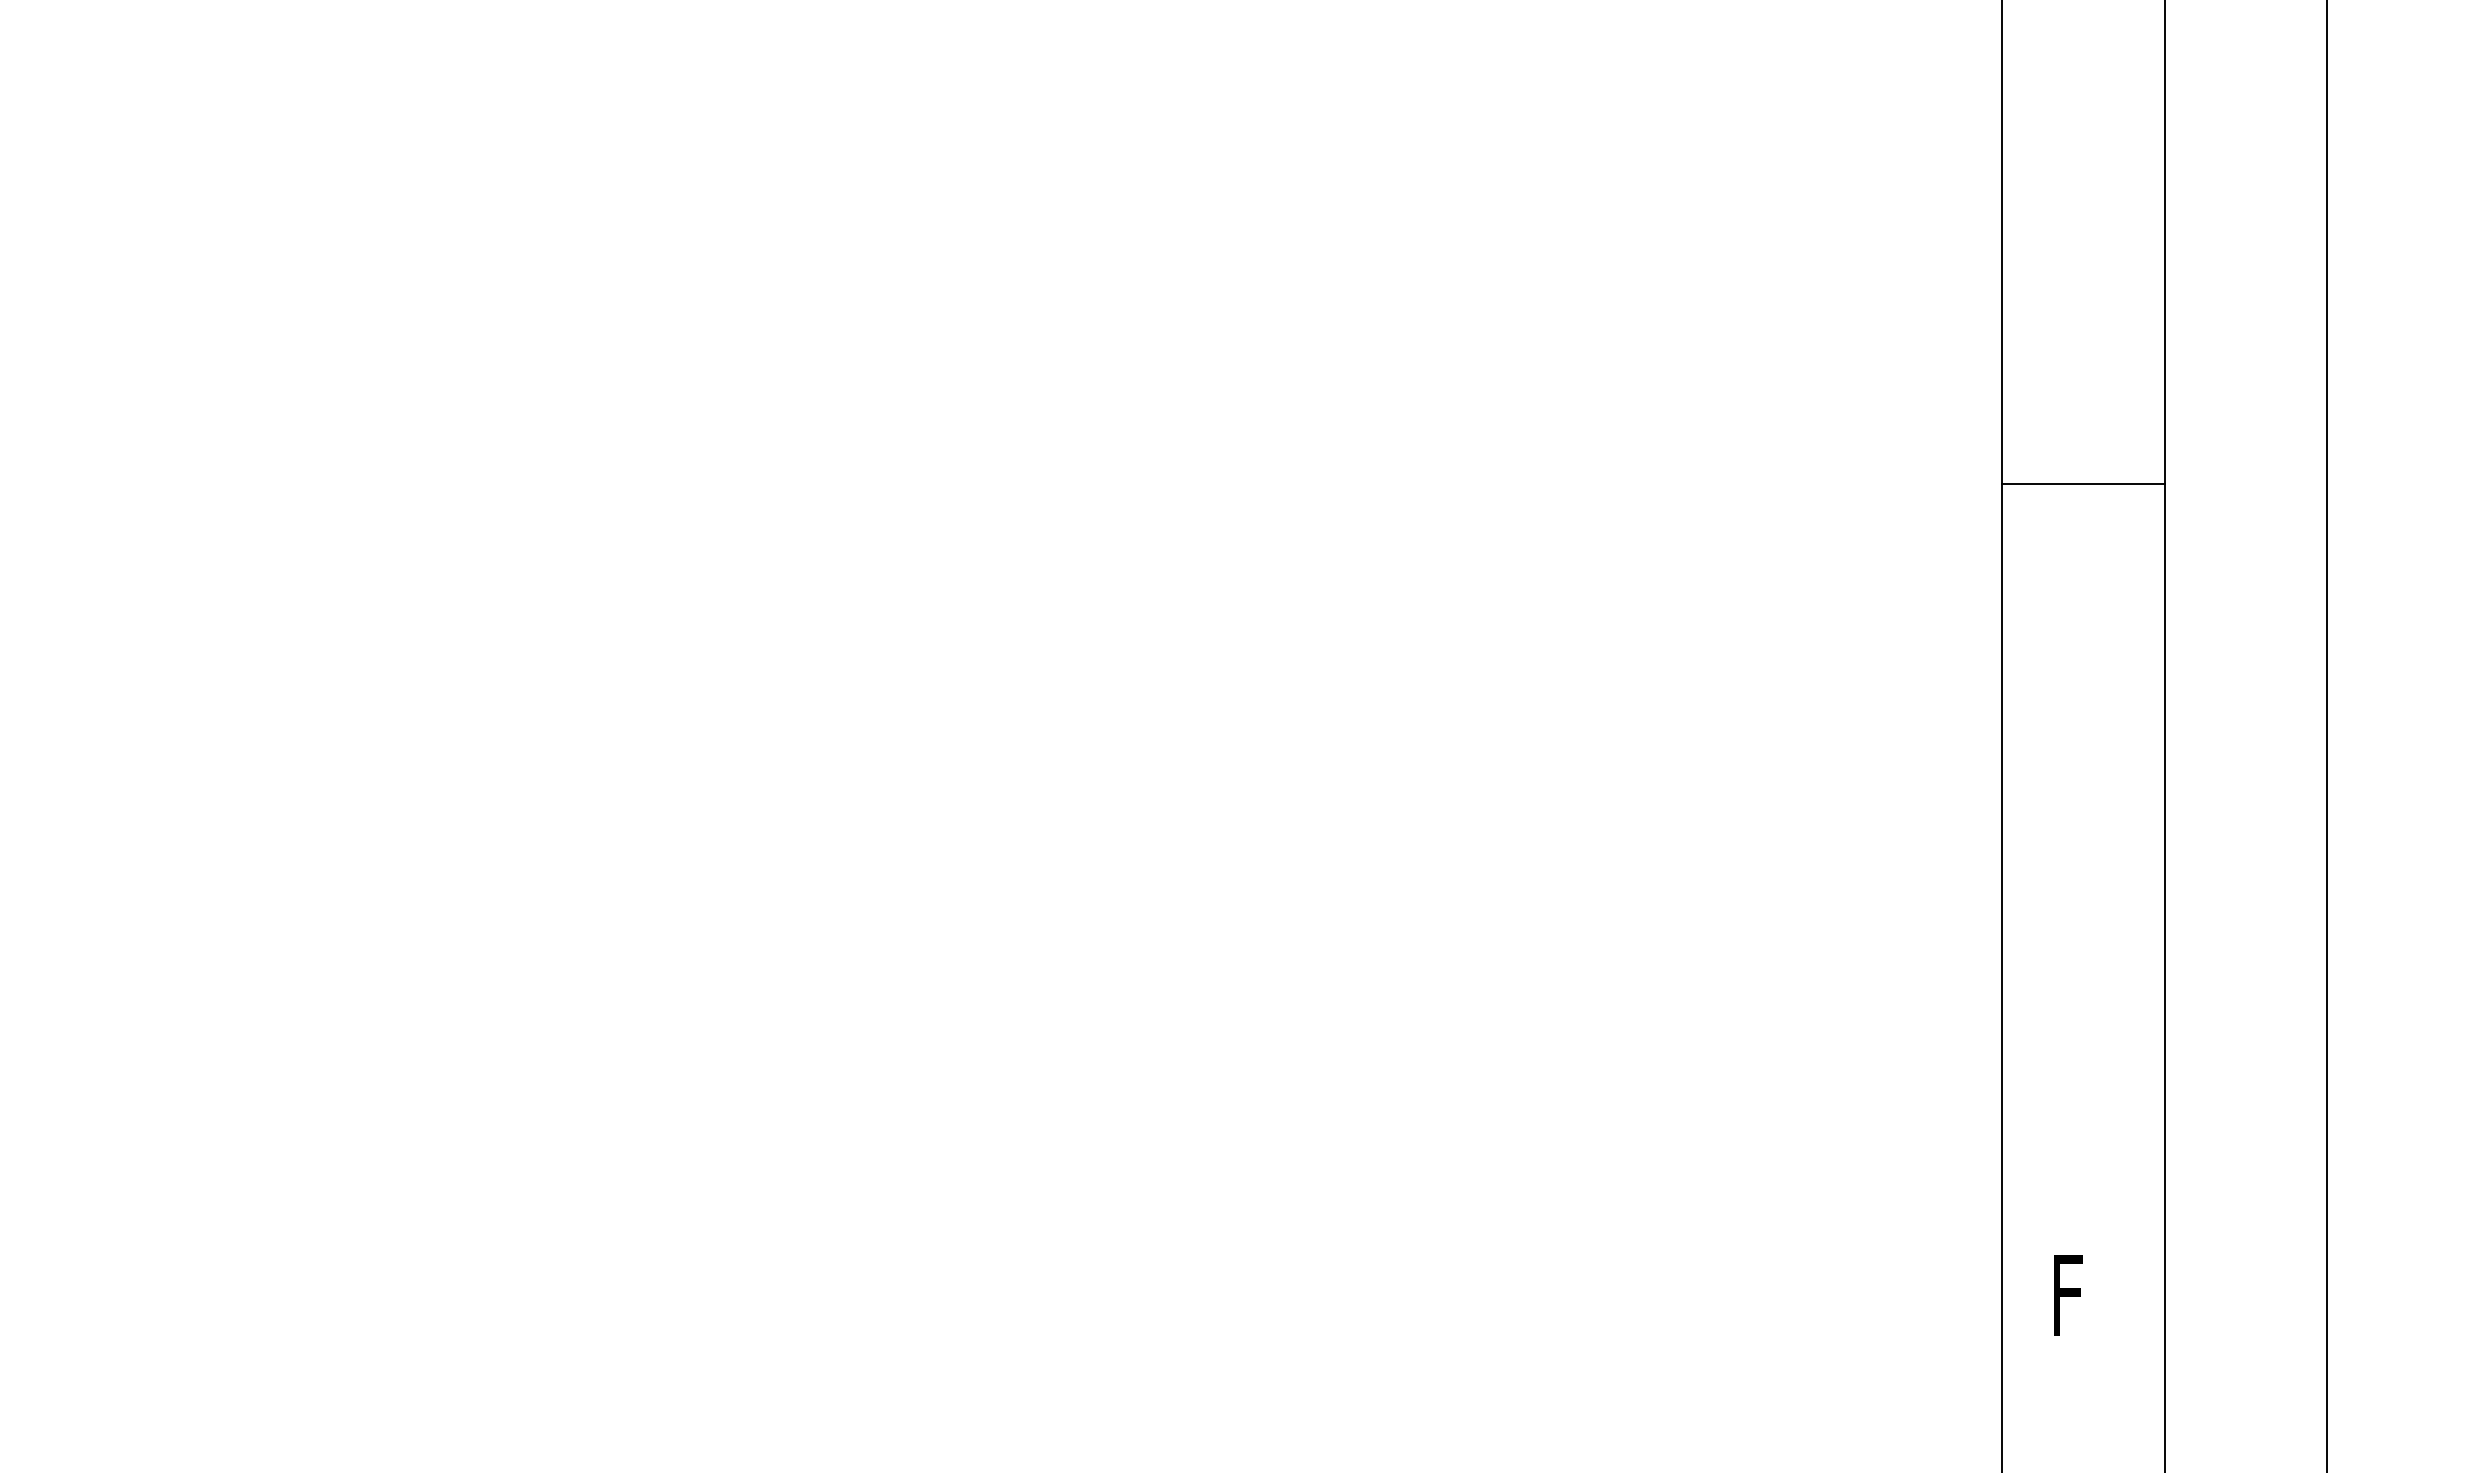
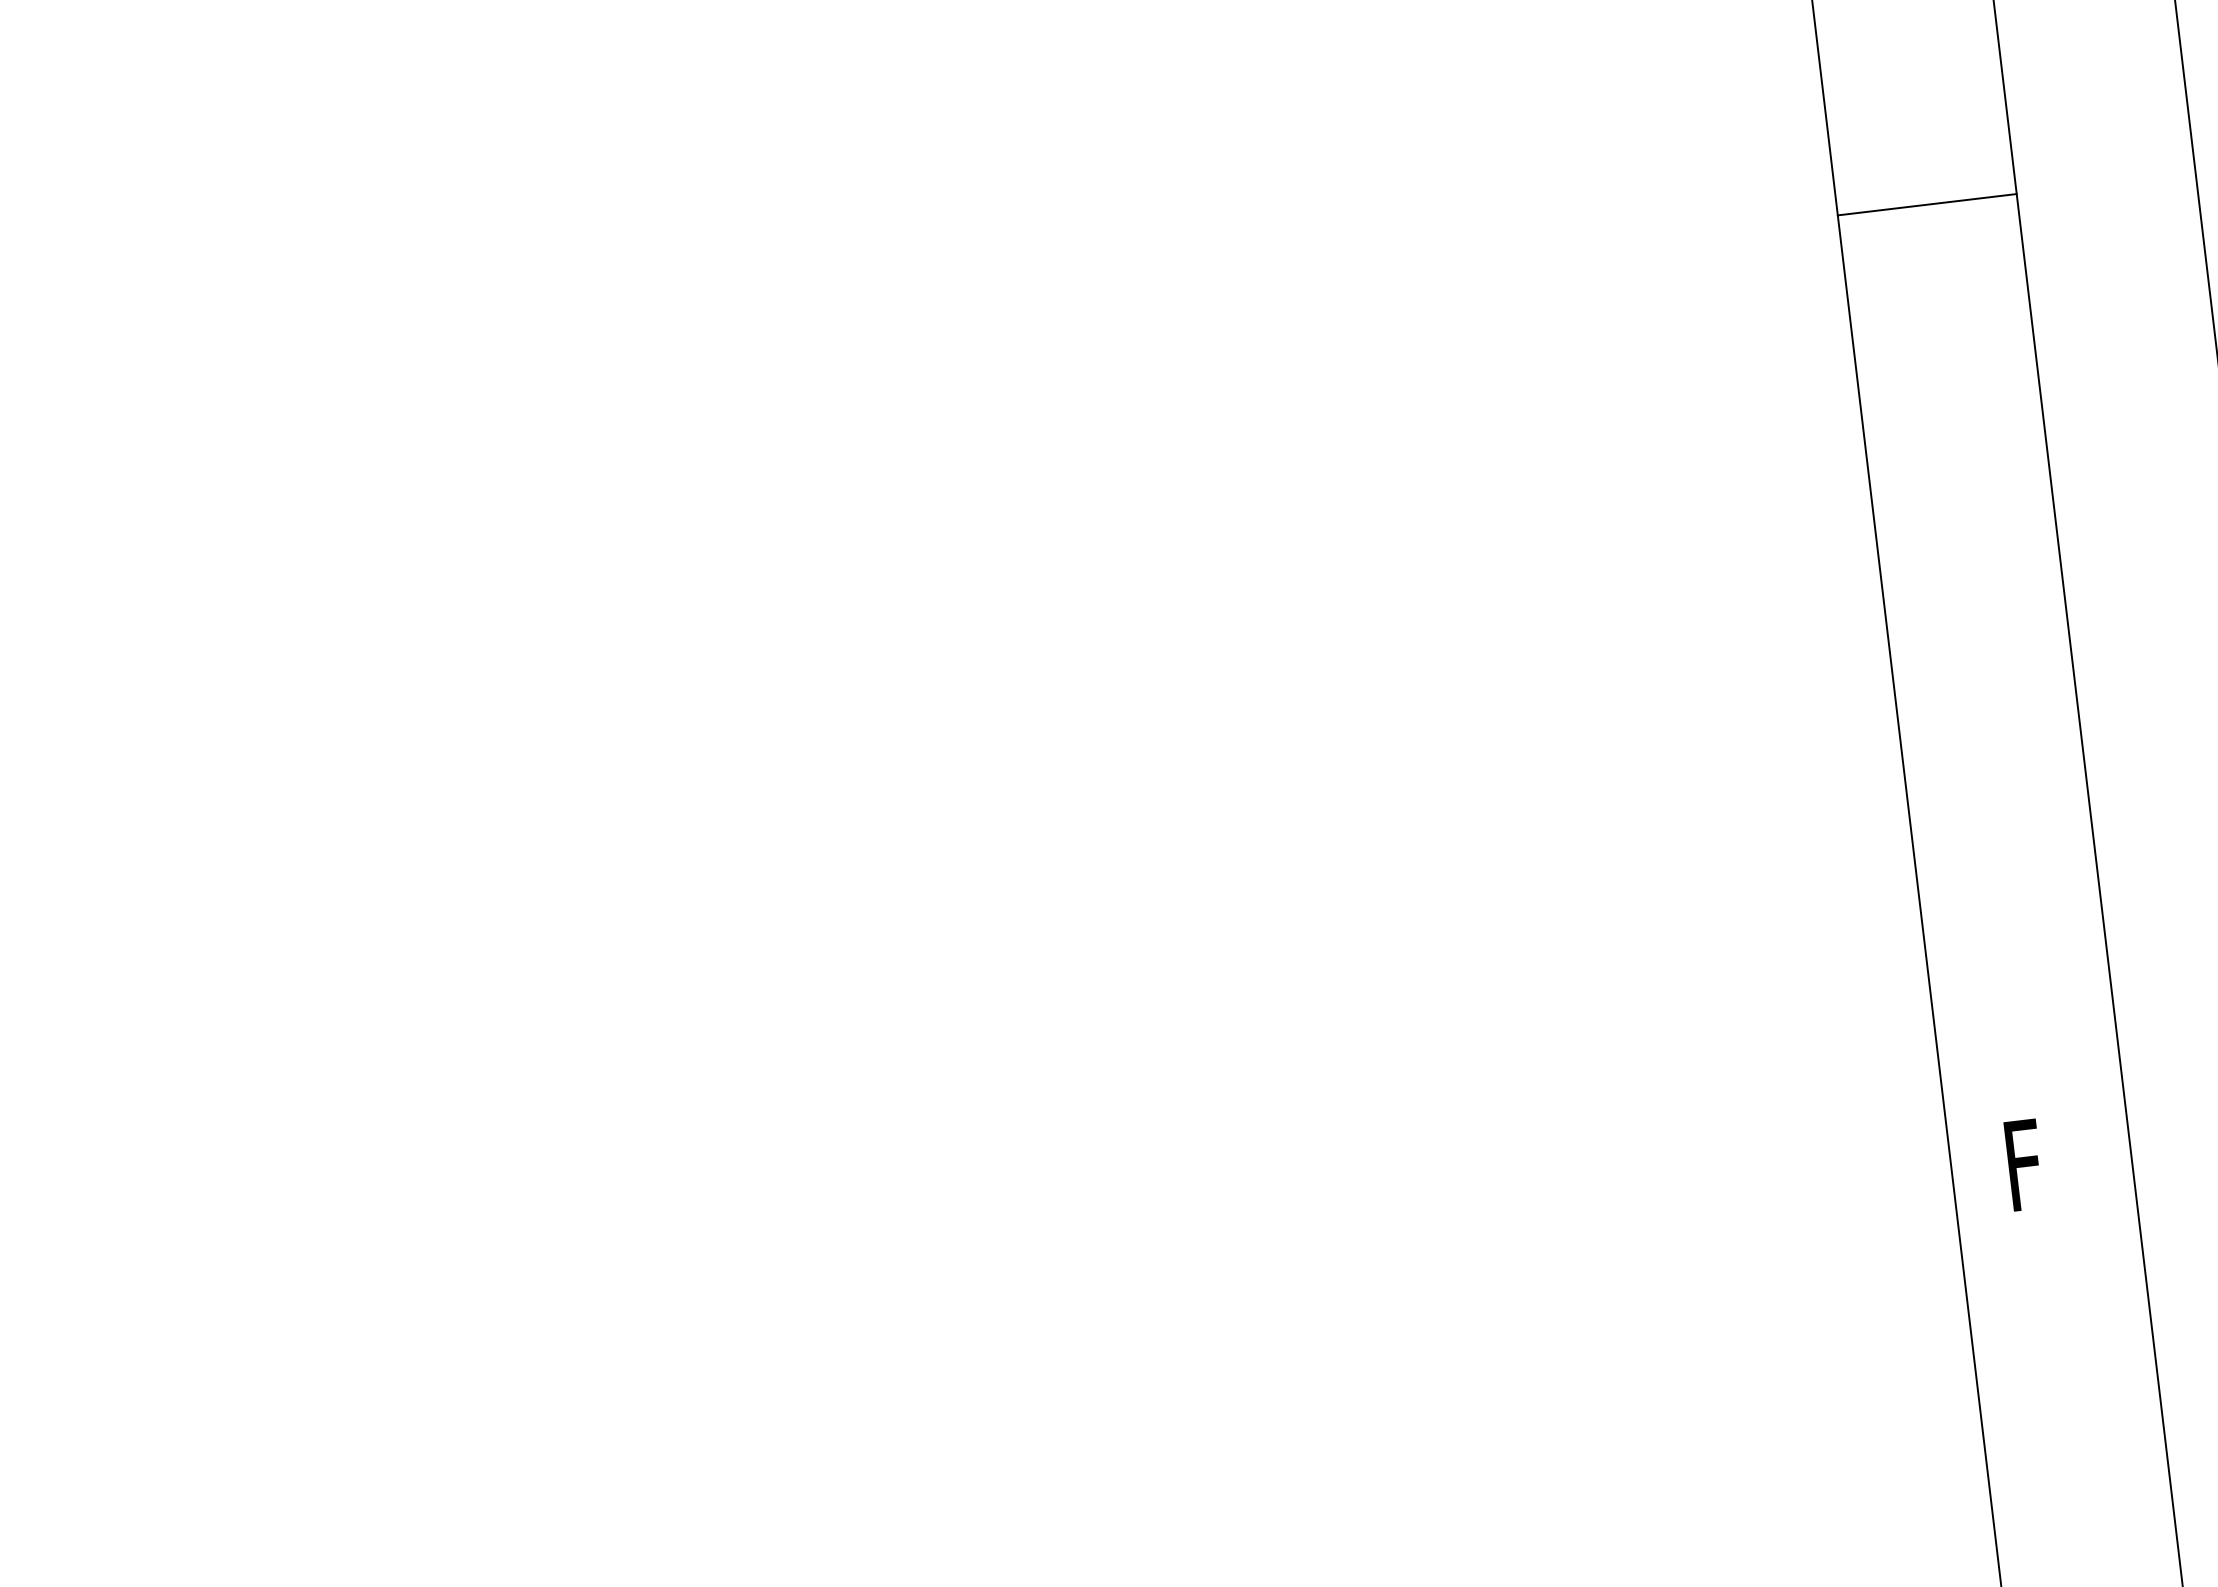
line: (2083, 483) -> (1927, 204), moved

